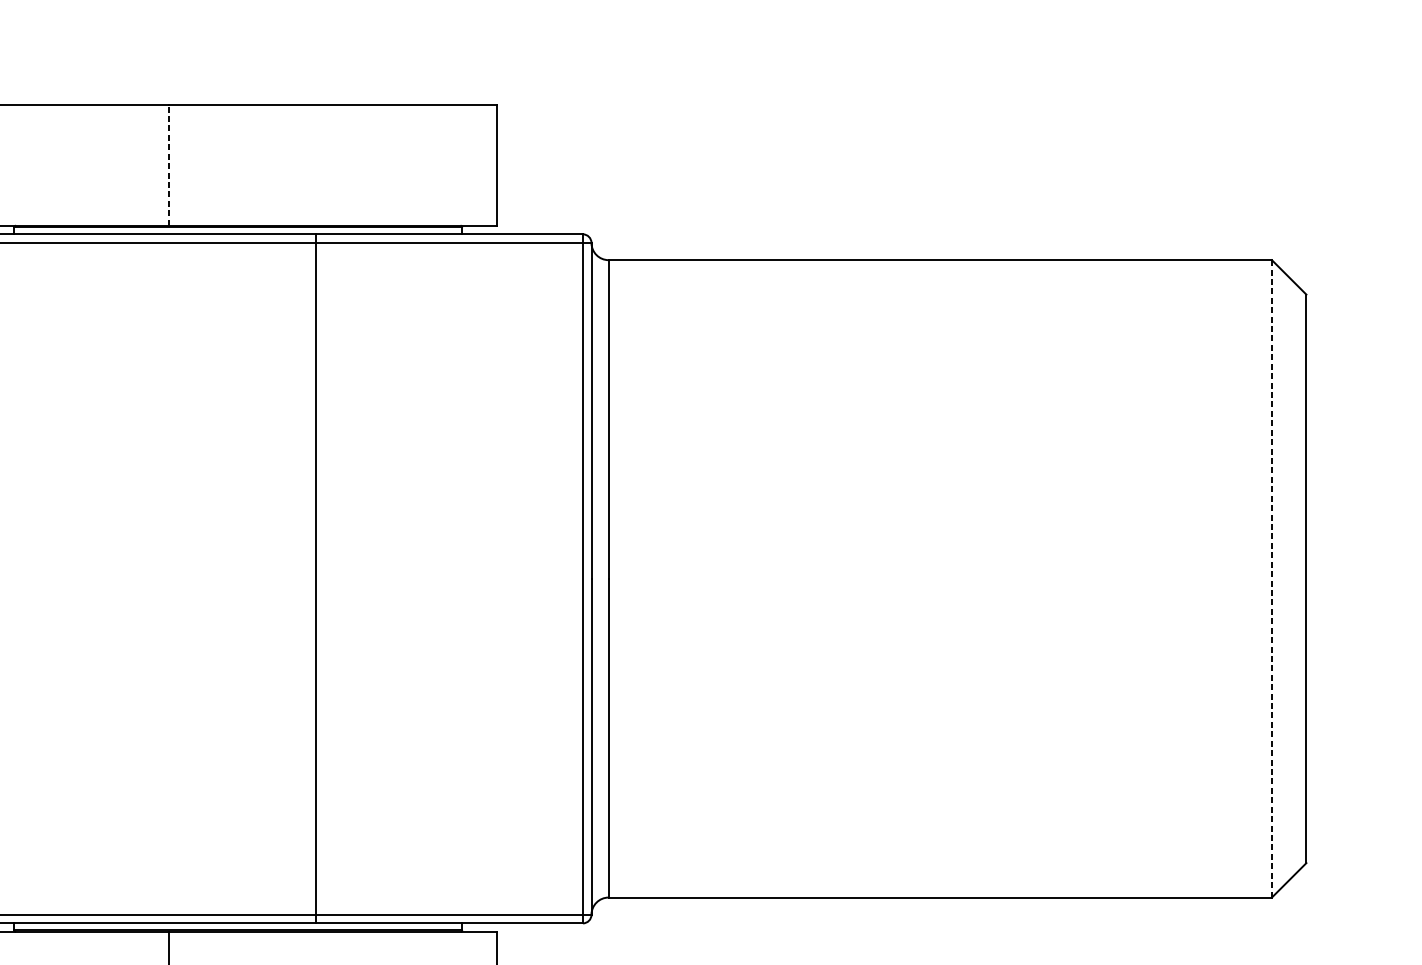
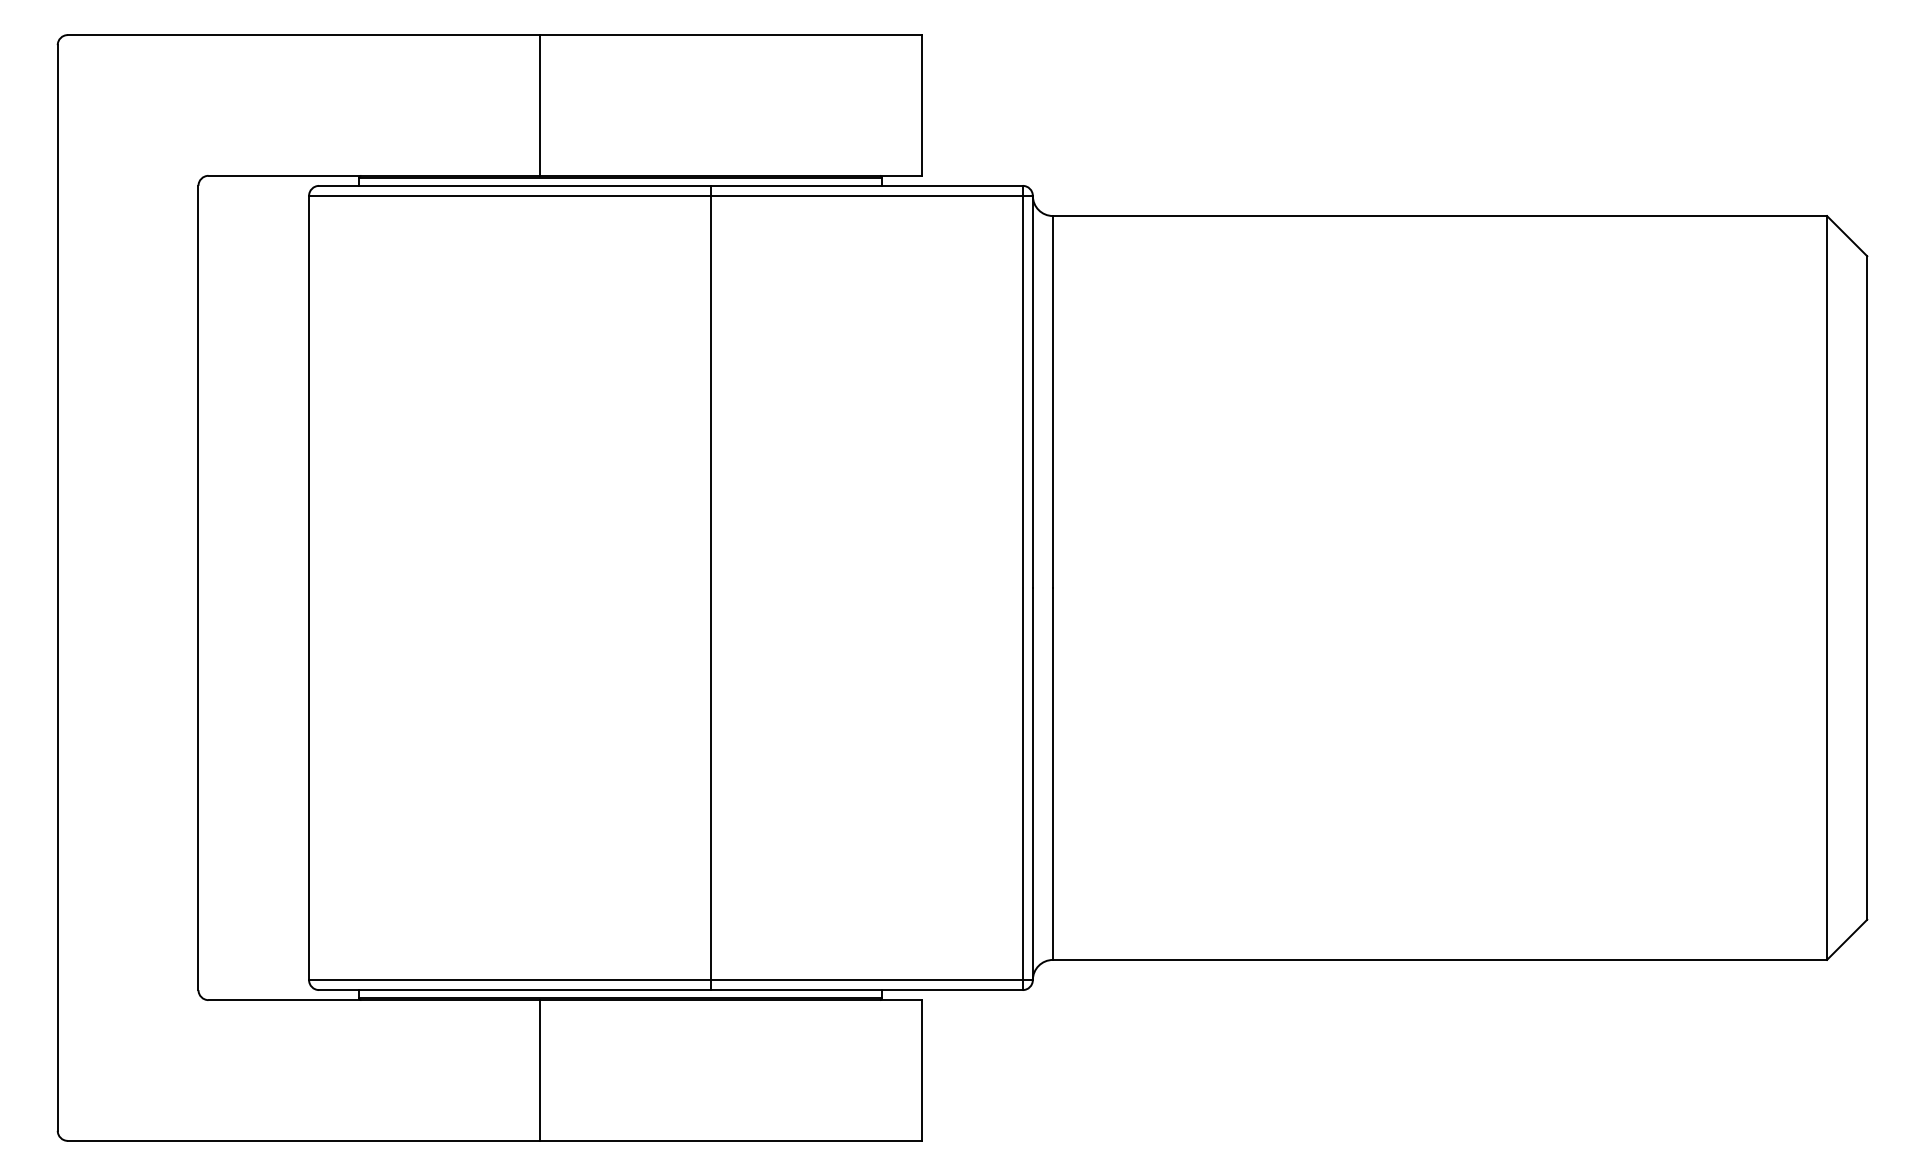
line: (169, 164) -> (540, 104), dashed -> solid
line: (1272, 578) -> (1827, 587), dashed -> solid

